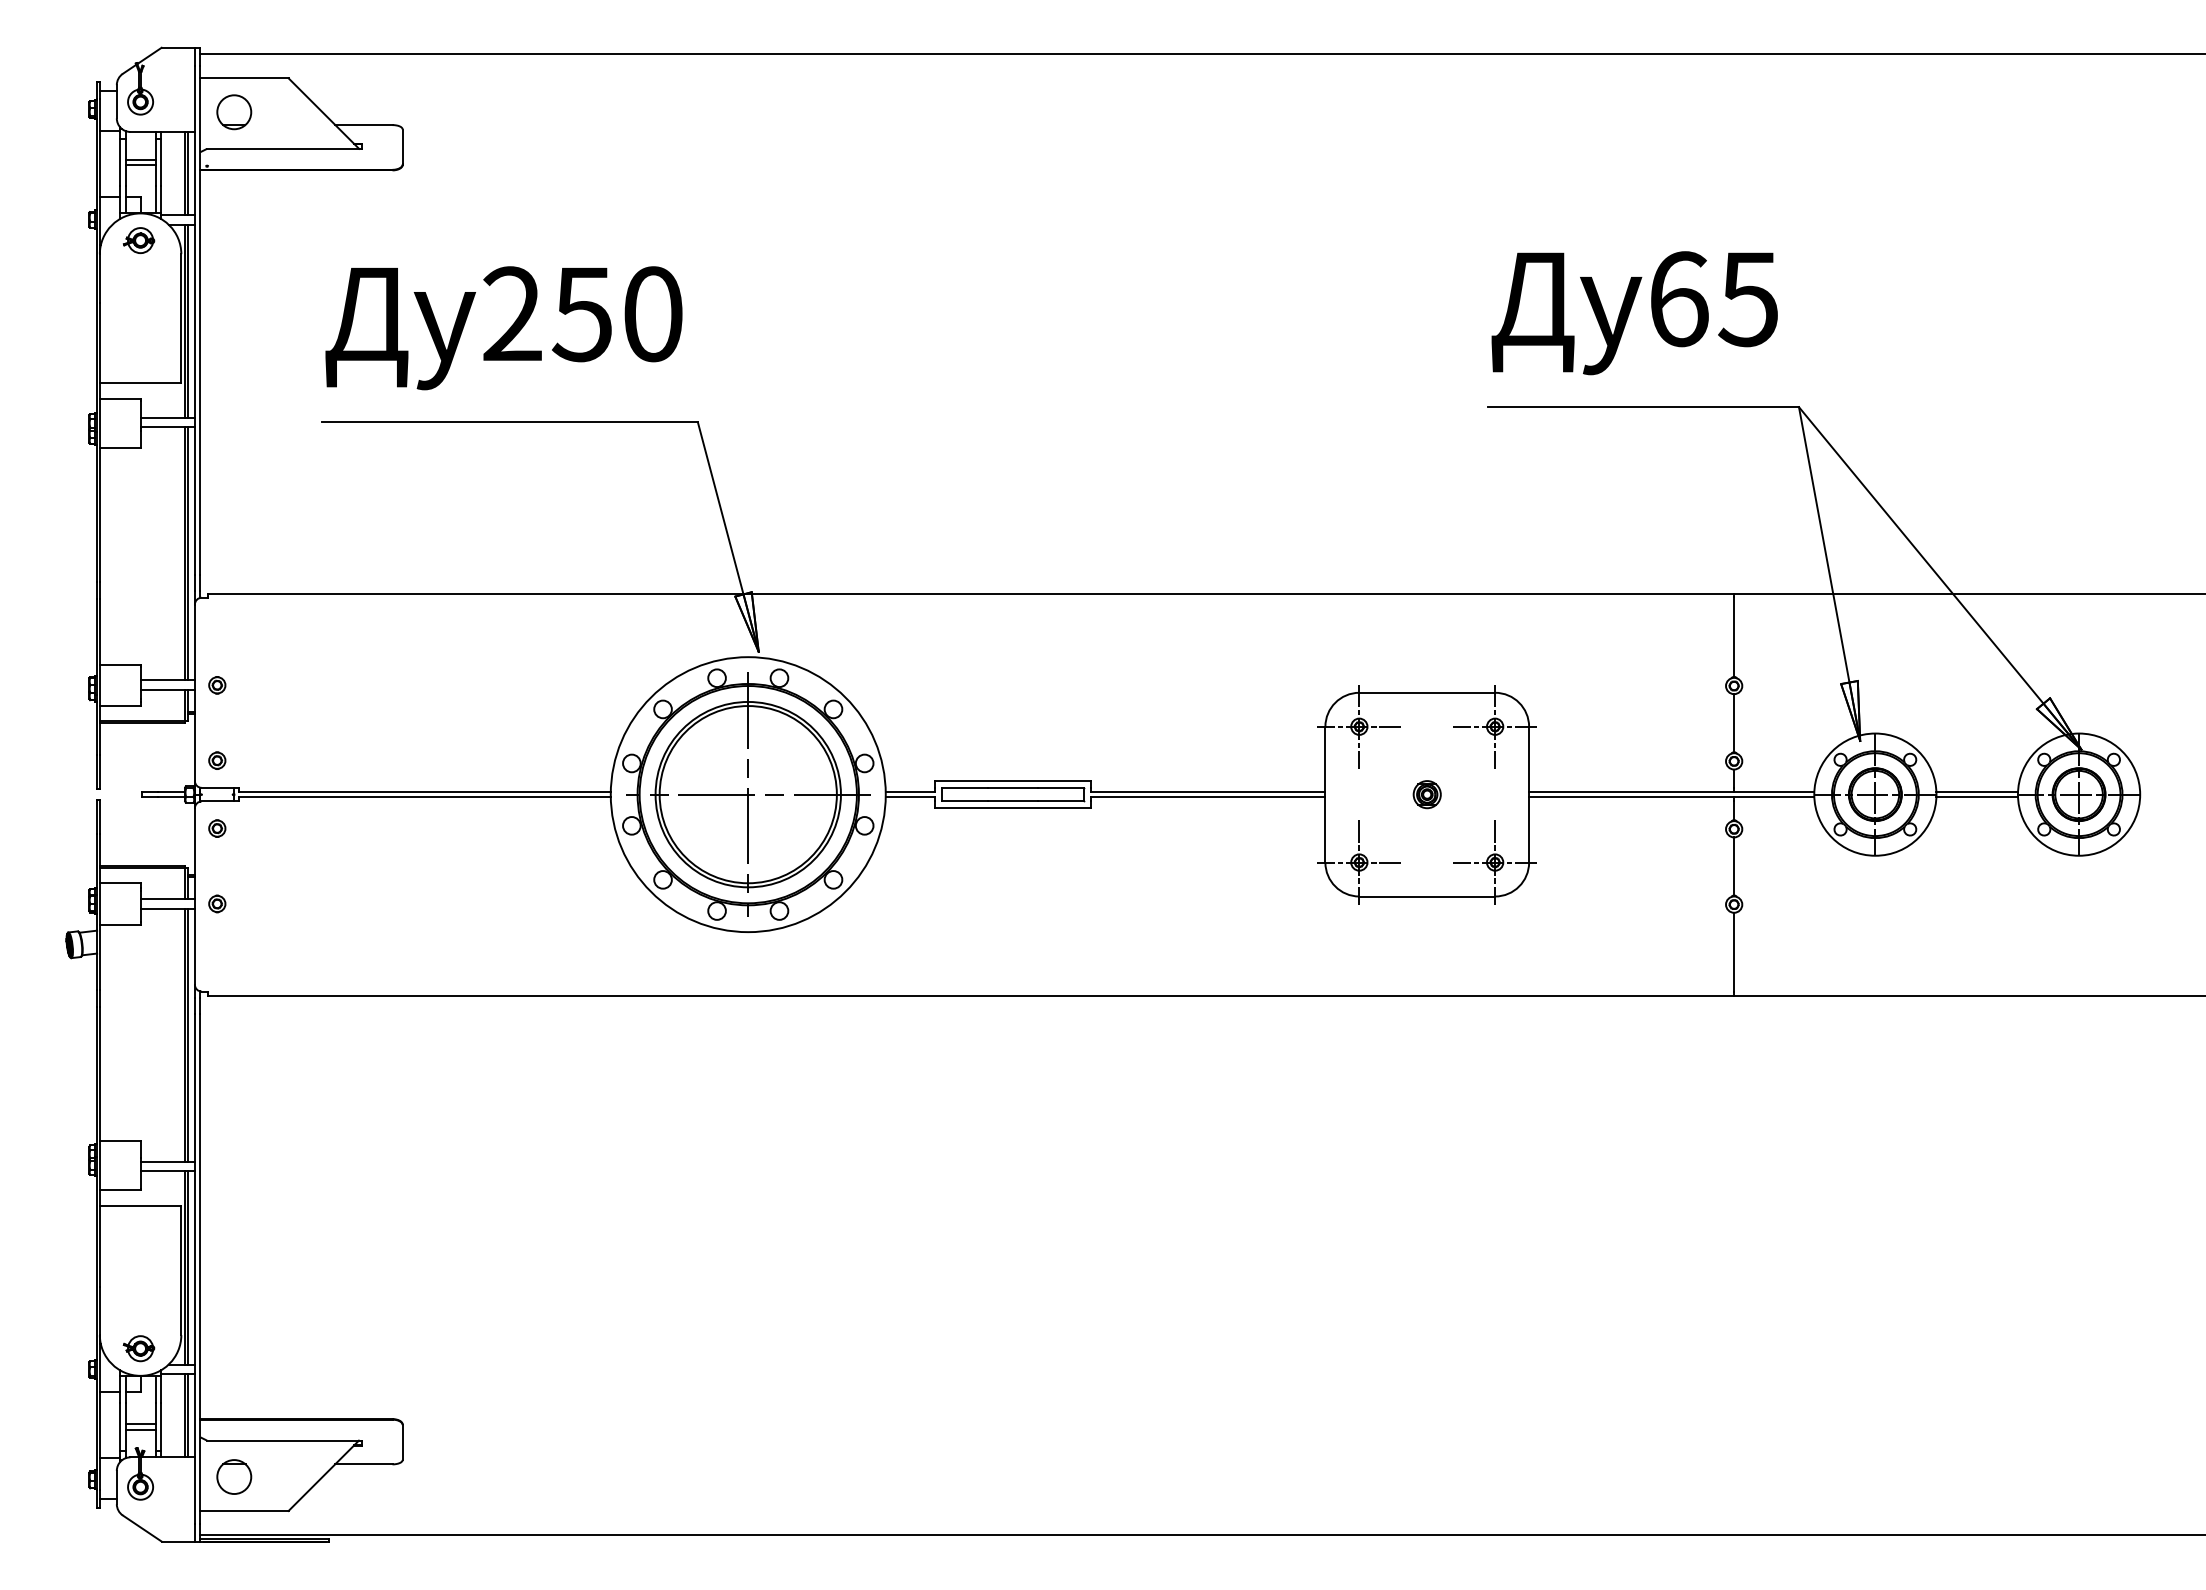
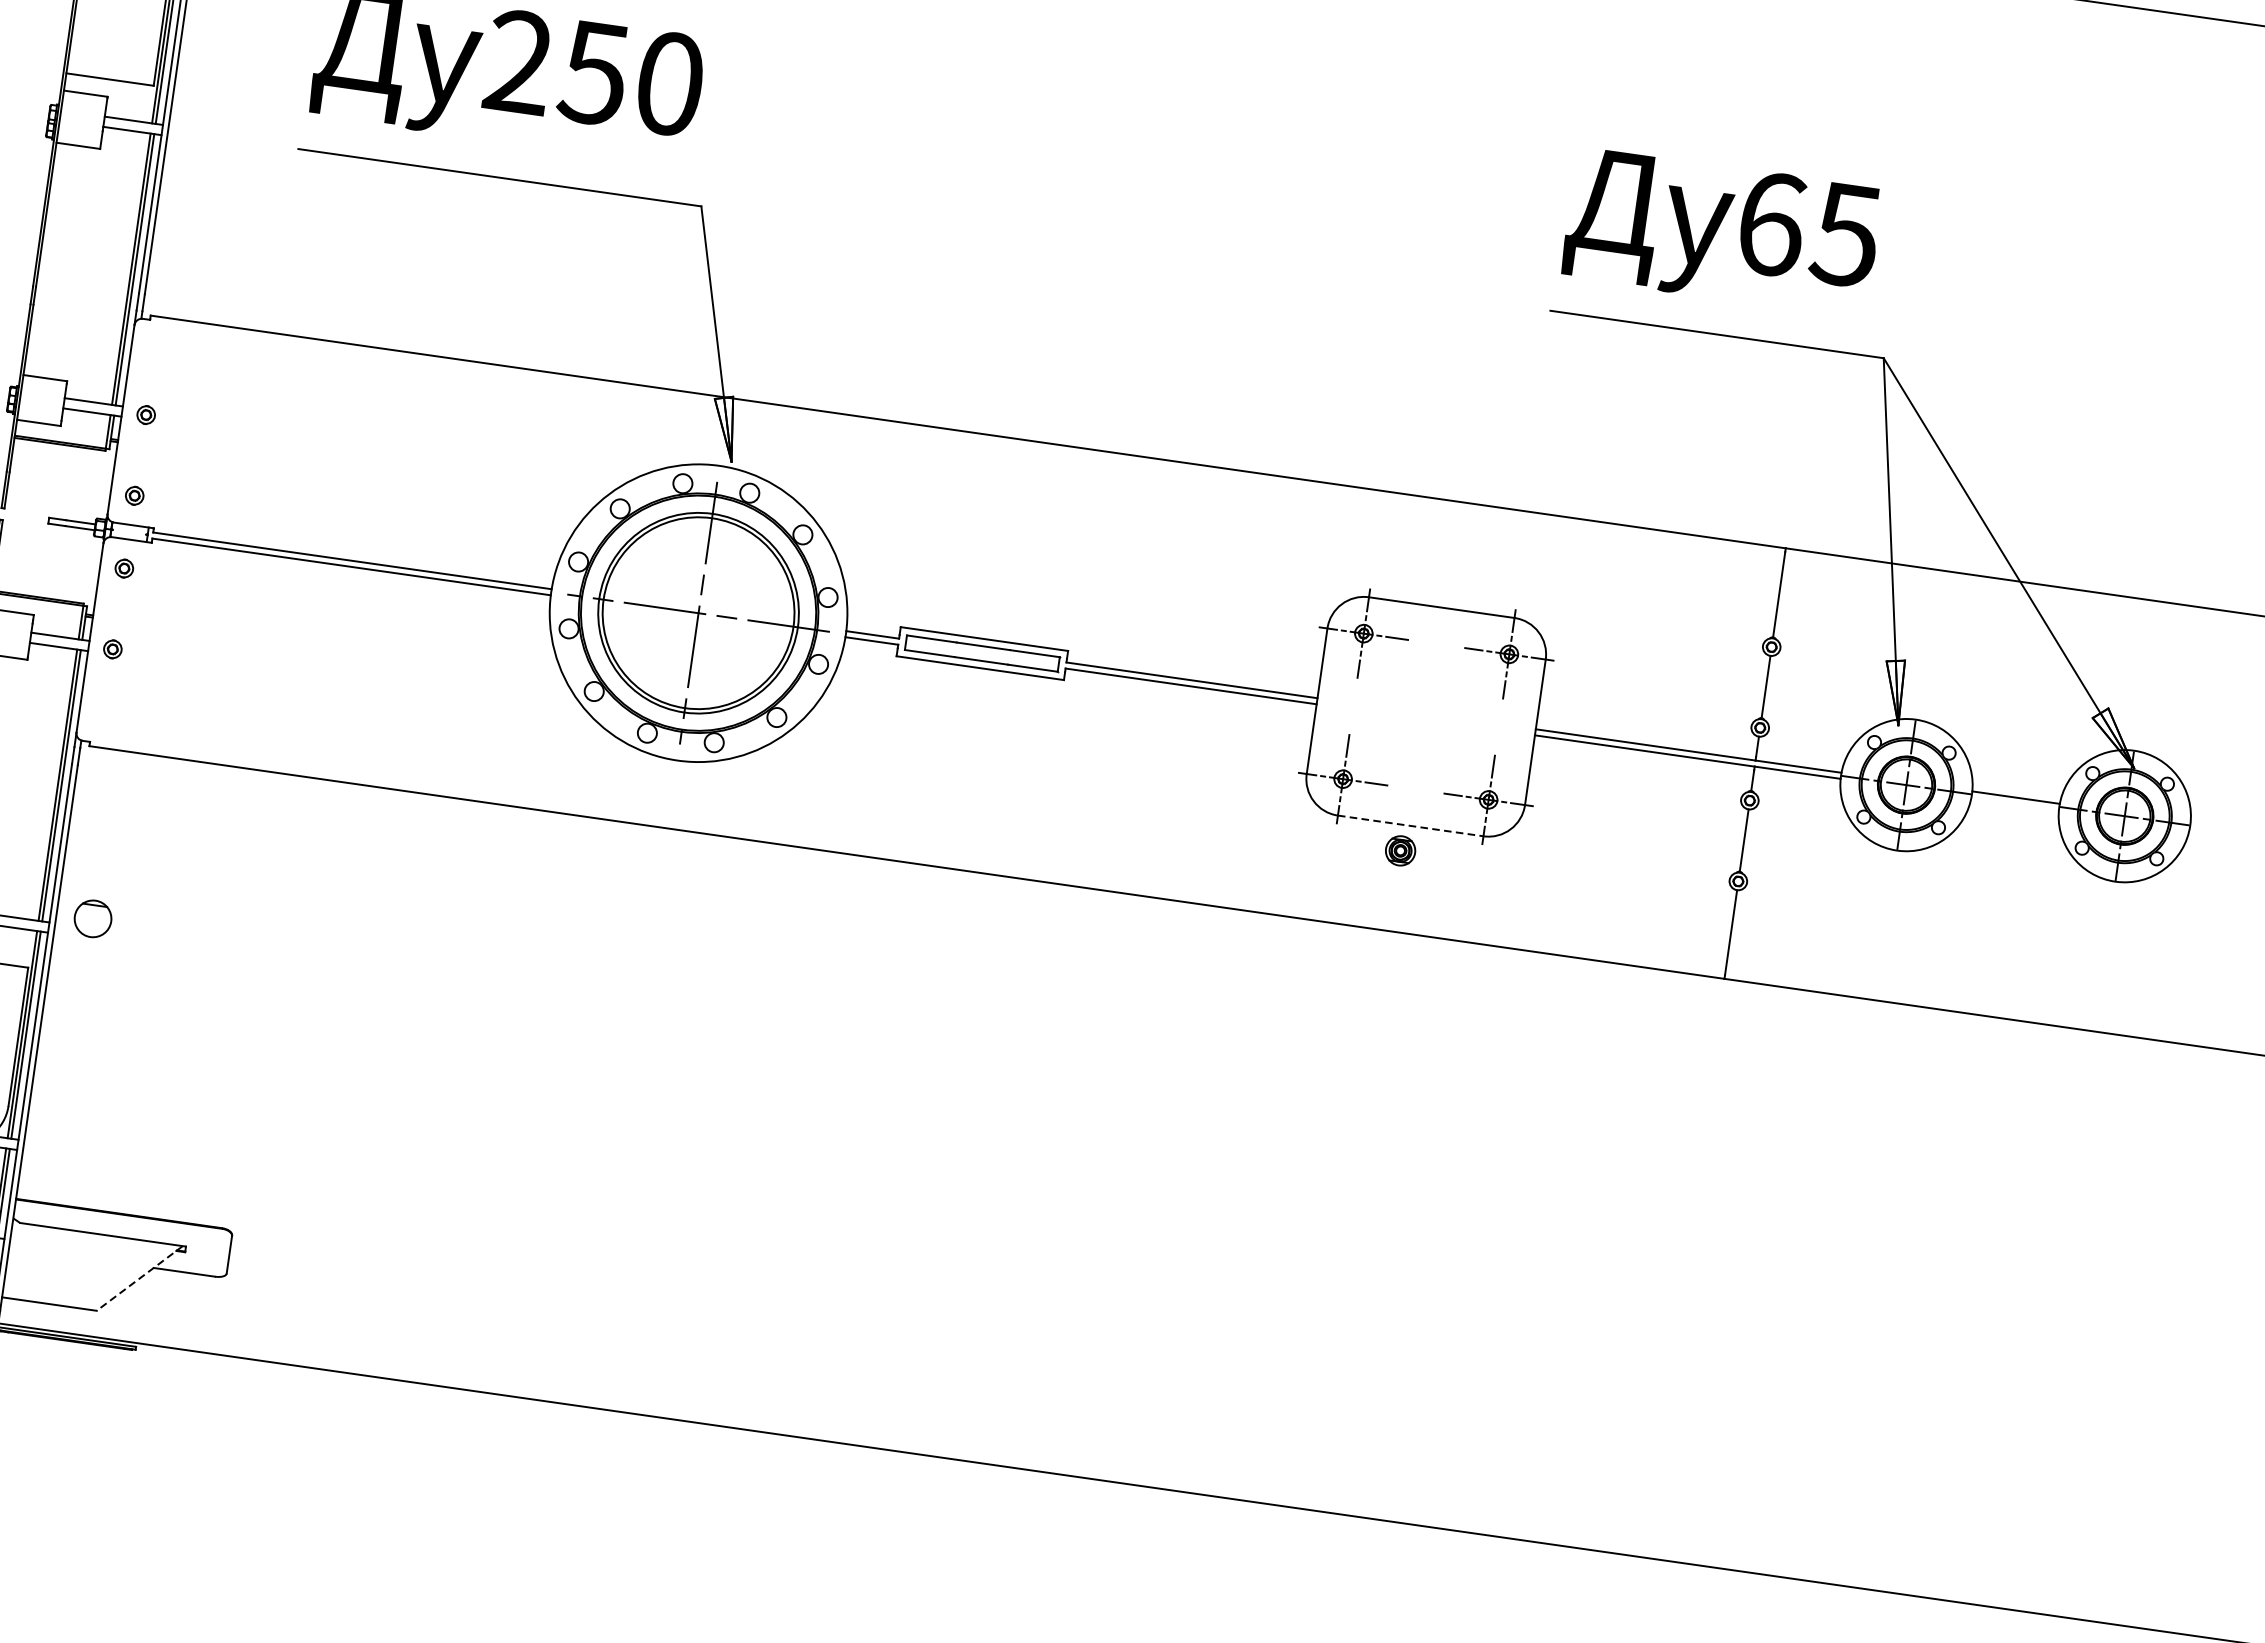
part: (1426, 794) -> (1399, 850), moved
line: (1977, 797) -> (2015, 803), removed
line: (1427, 896) -> (1410, 825), solid -> dashed
line: (323, 1475) -> (139, 1278), solid -> dashed
part: (234, 1476) -> (93, 918), moved

